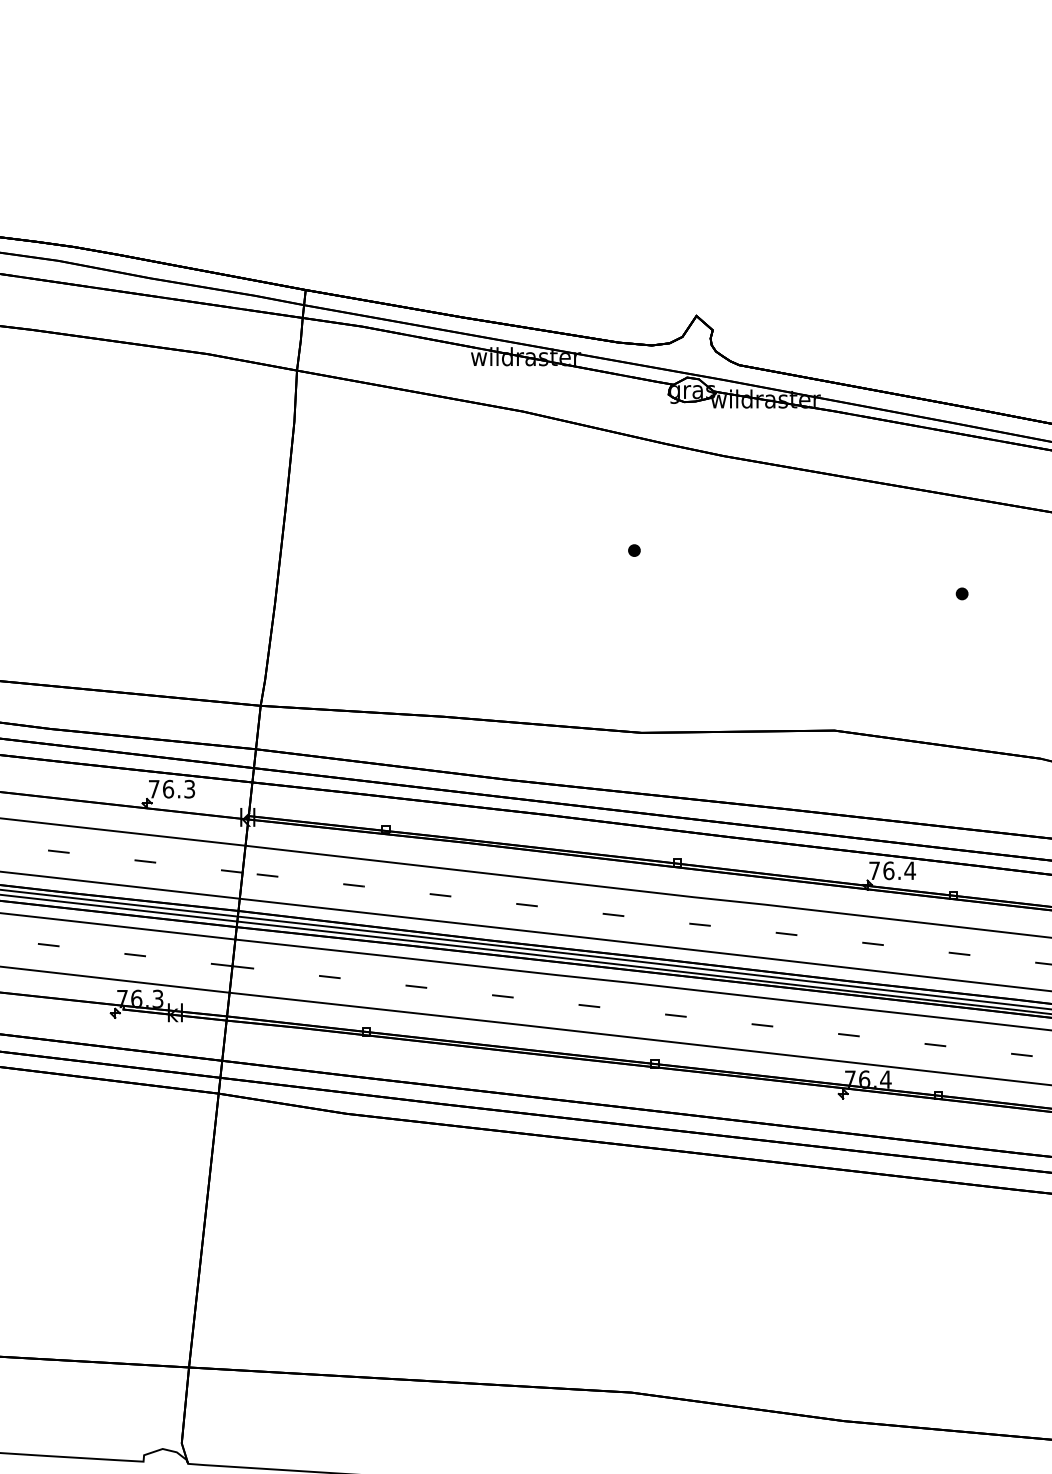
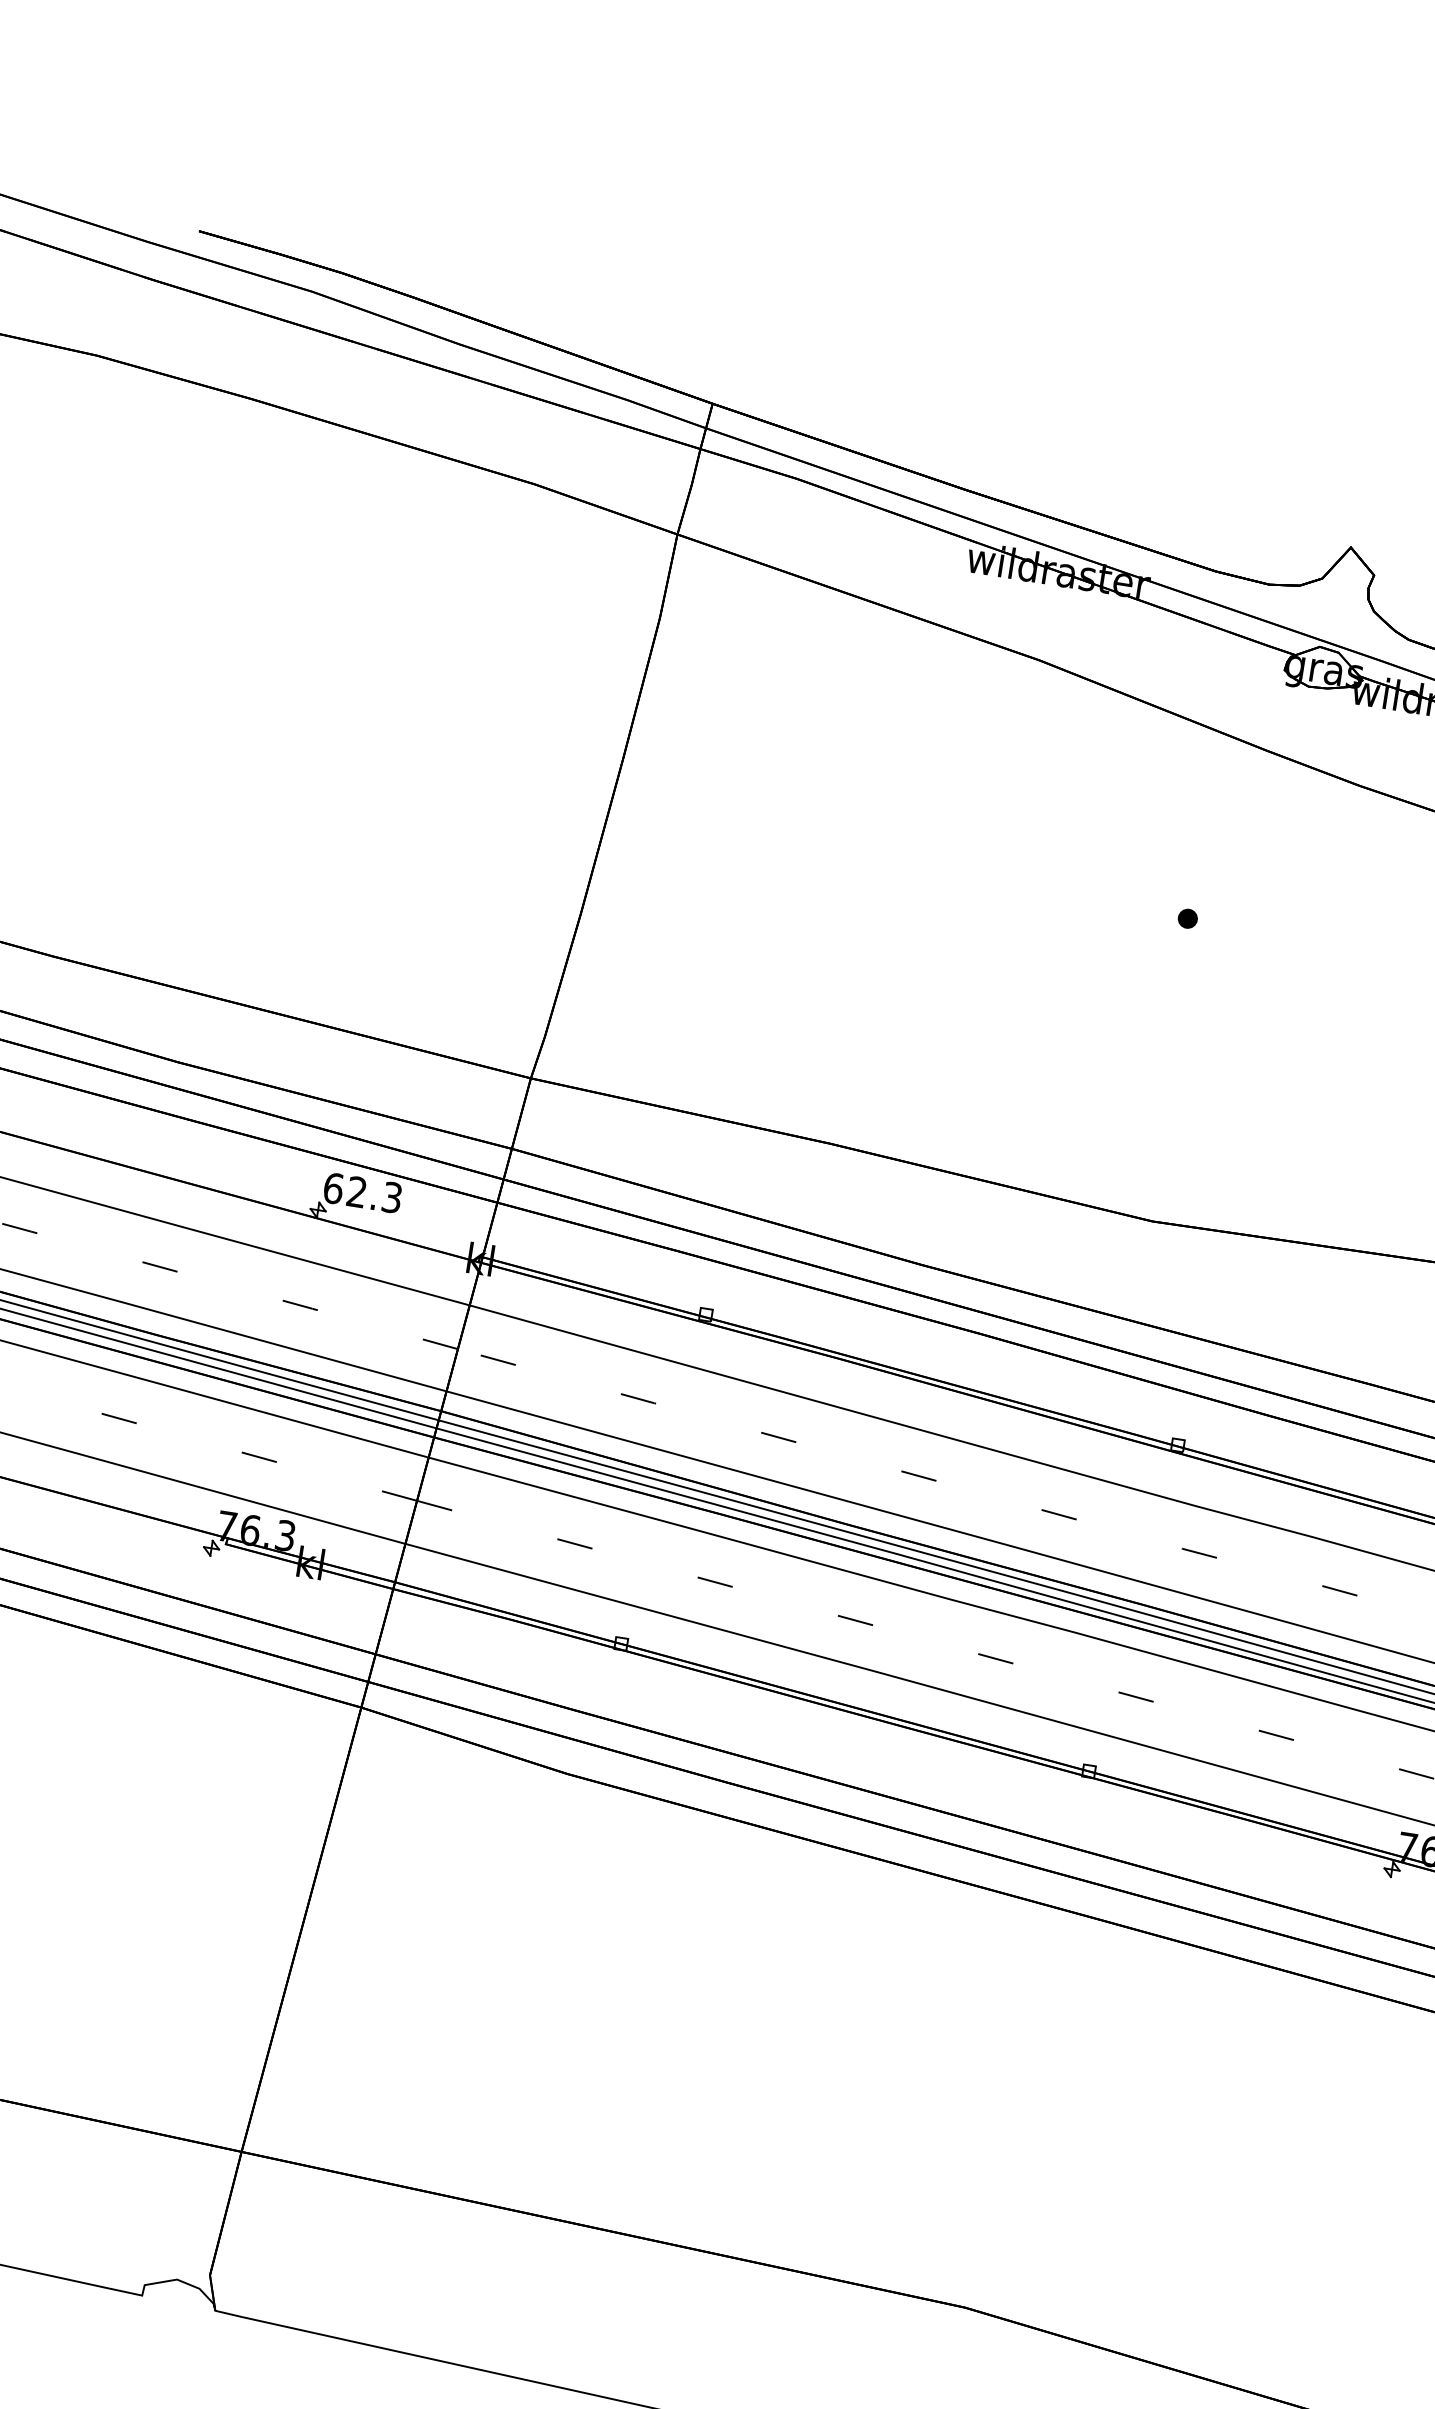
text: (161, 788) -> (345, 1189), 76.3 -> 62.3

